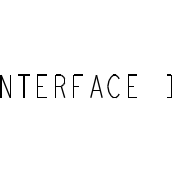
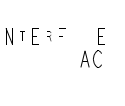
part: (23, 85) -> (22, 35), size x0.6
part: (60, 85) -> (49, 35), size x0.6
part: (104, 85) -> (90, 58), moved

